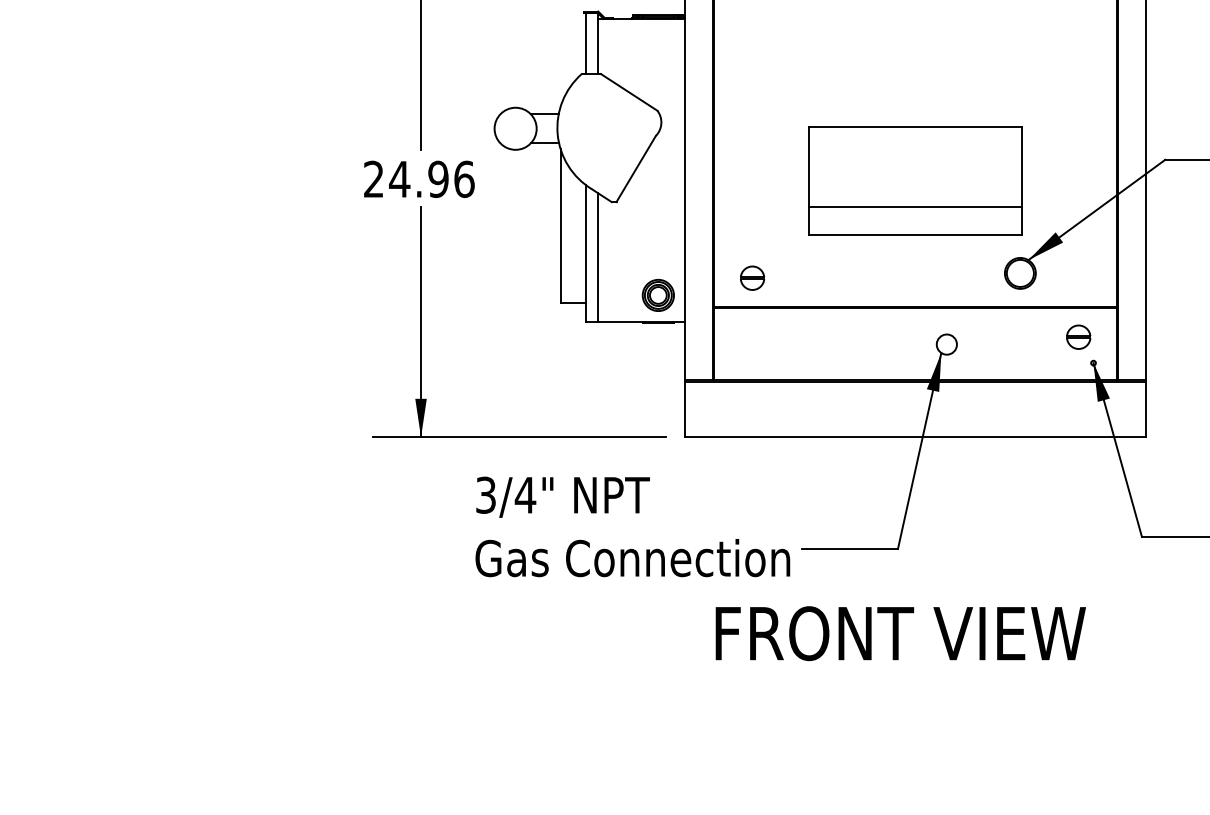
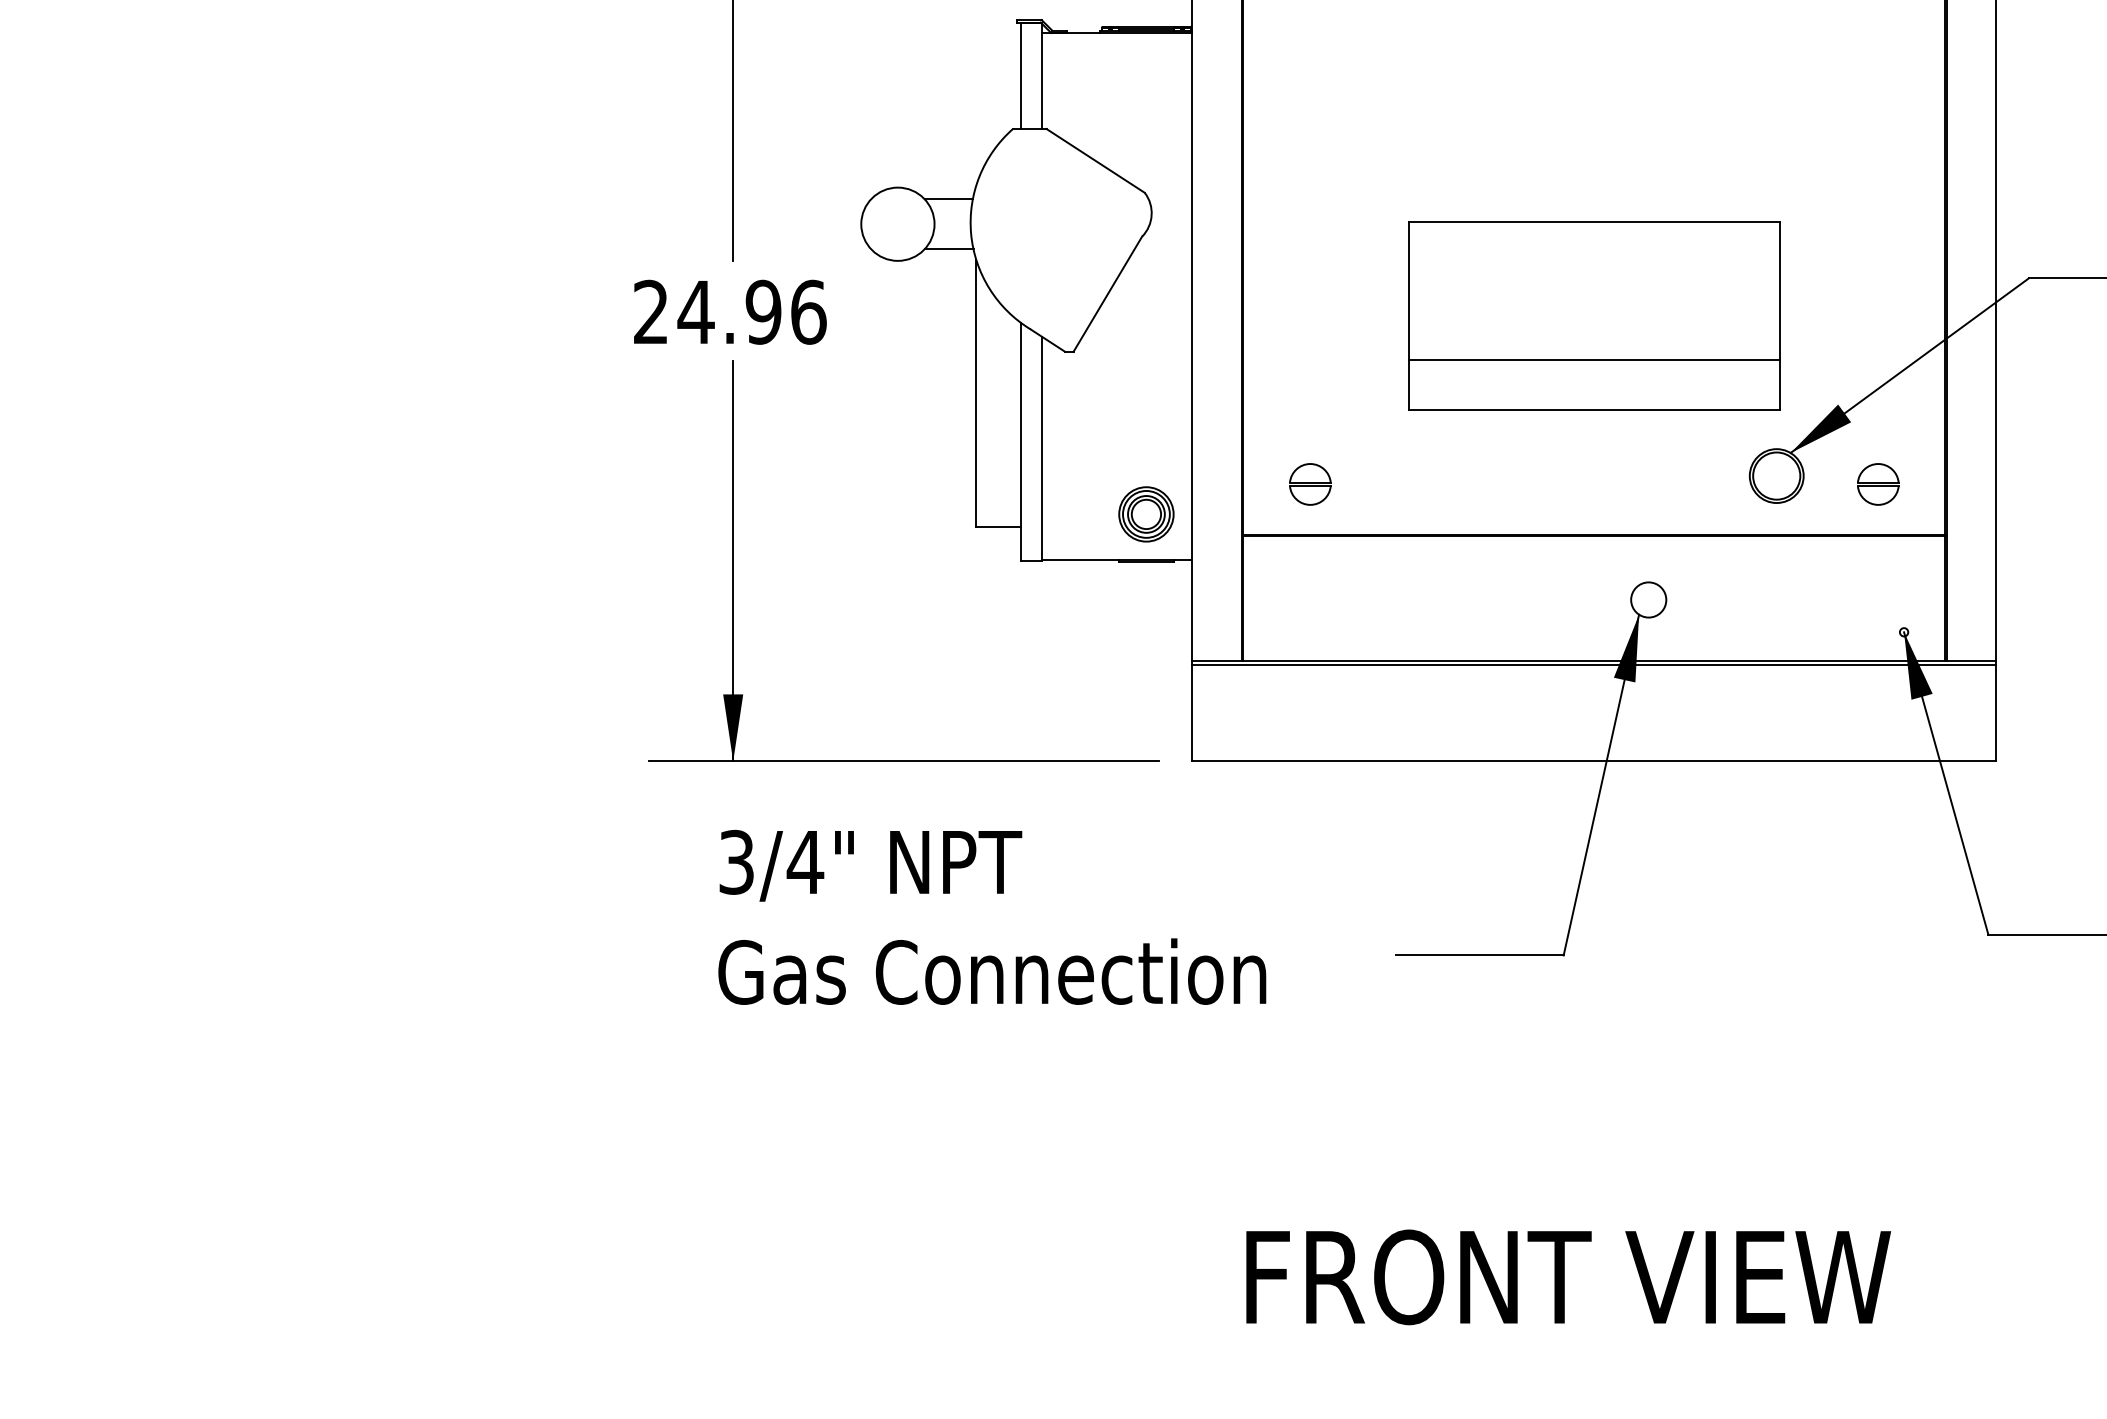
part: (1078, 336) -> (1877, 483), moved
text: (632, 526) -> (991, 916), moved
text: (900, 633) -> (1567, 1277), moved

